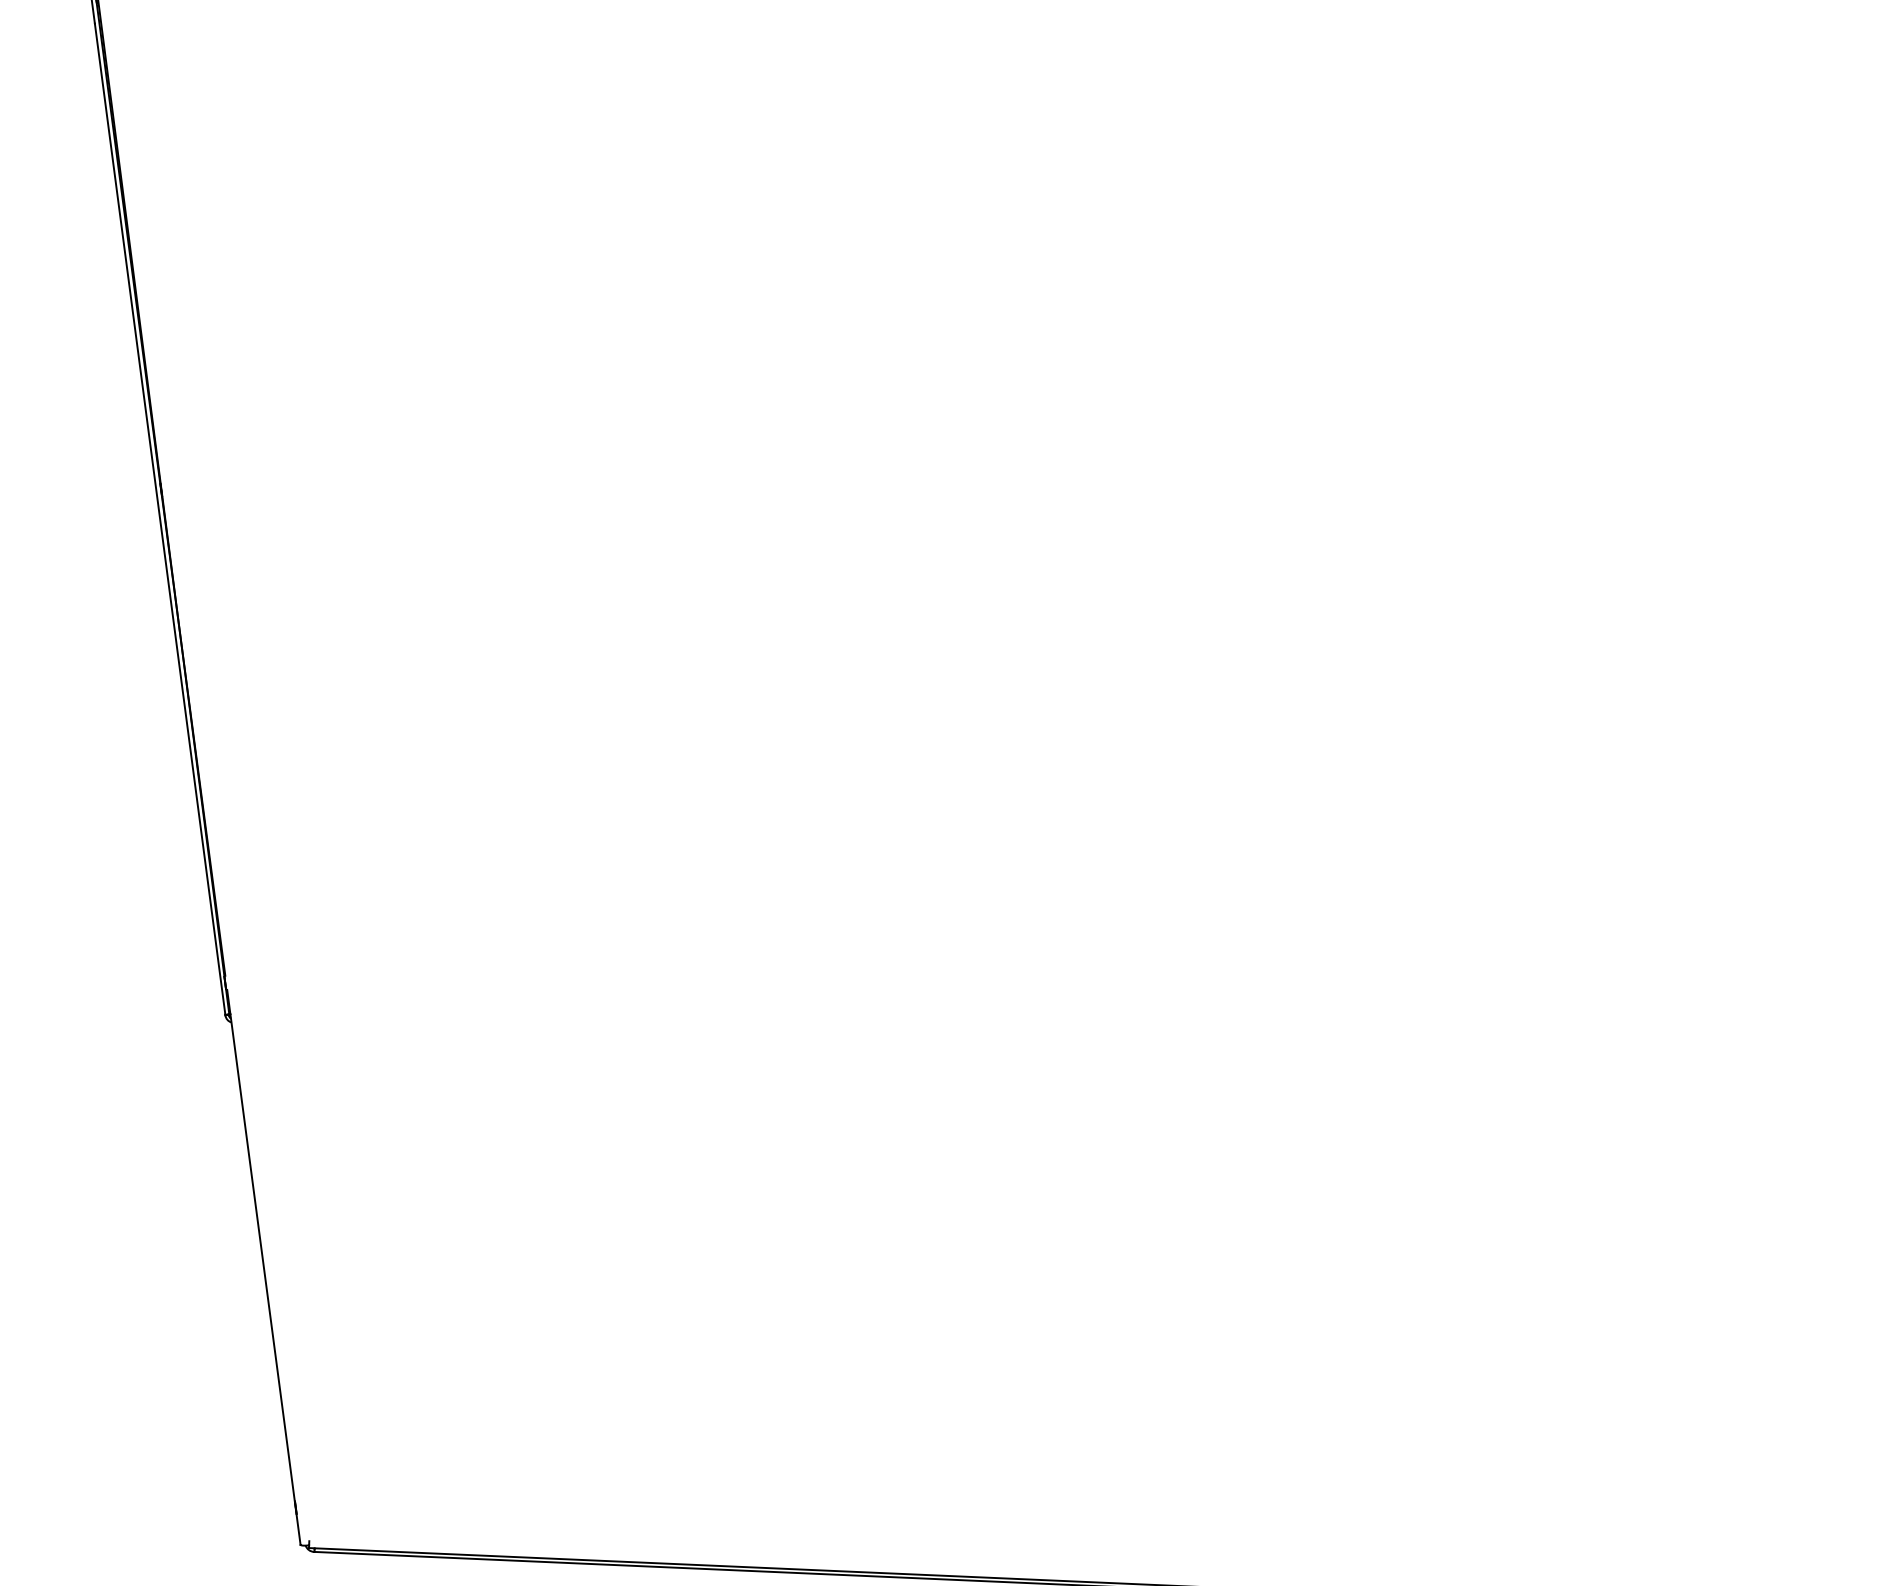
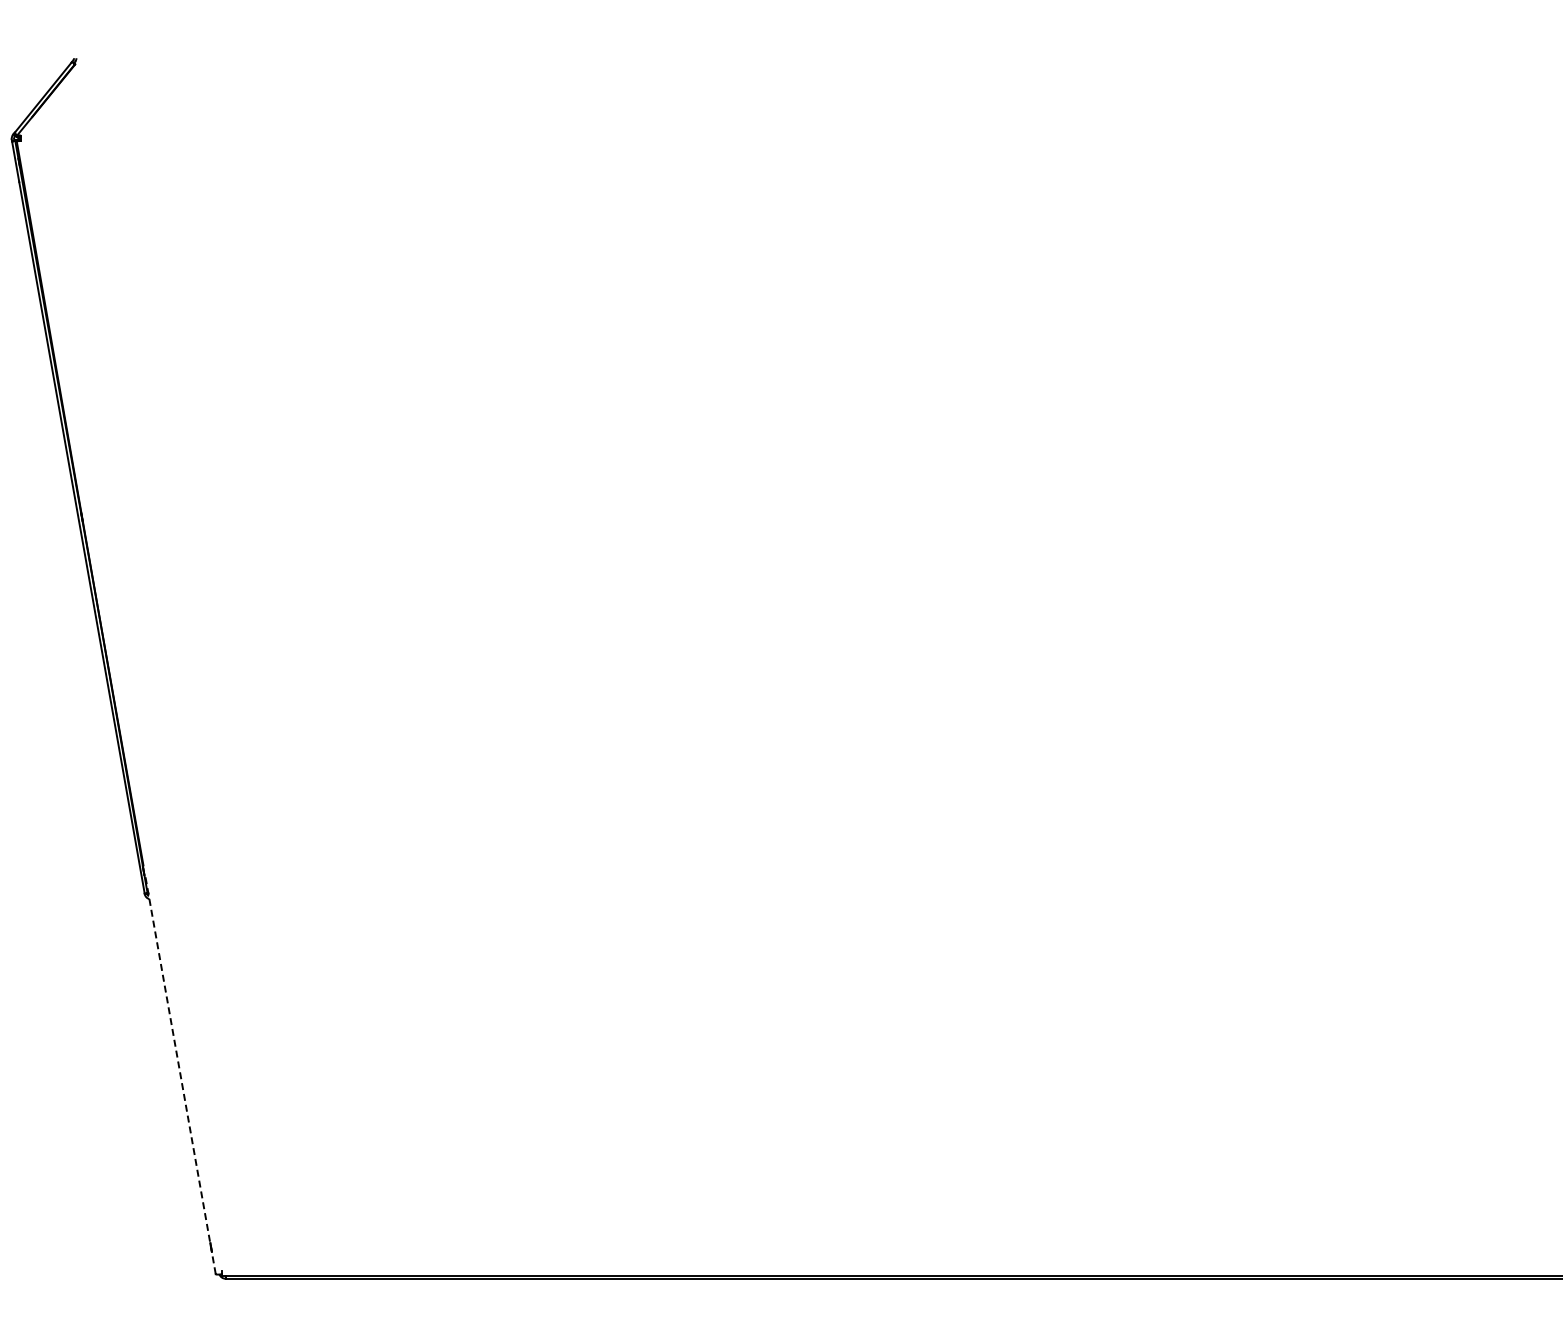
line: (263, 1266) -> (180, 1074), solid -> dashed

